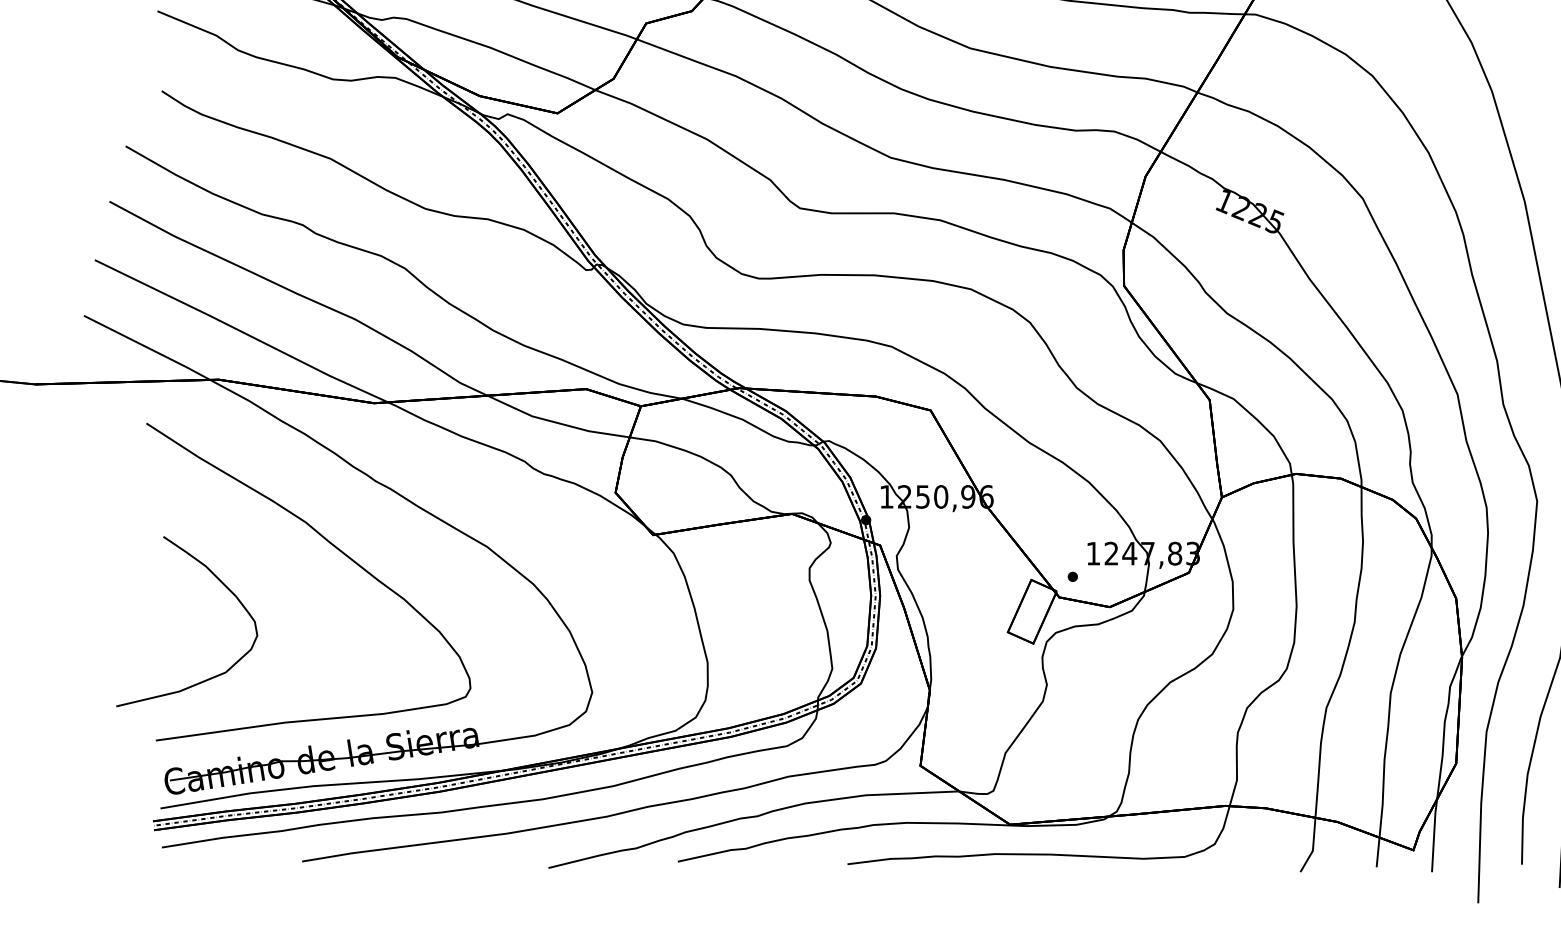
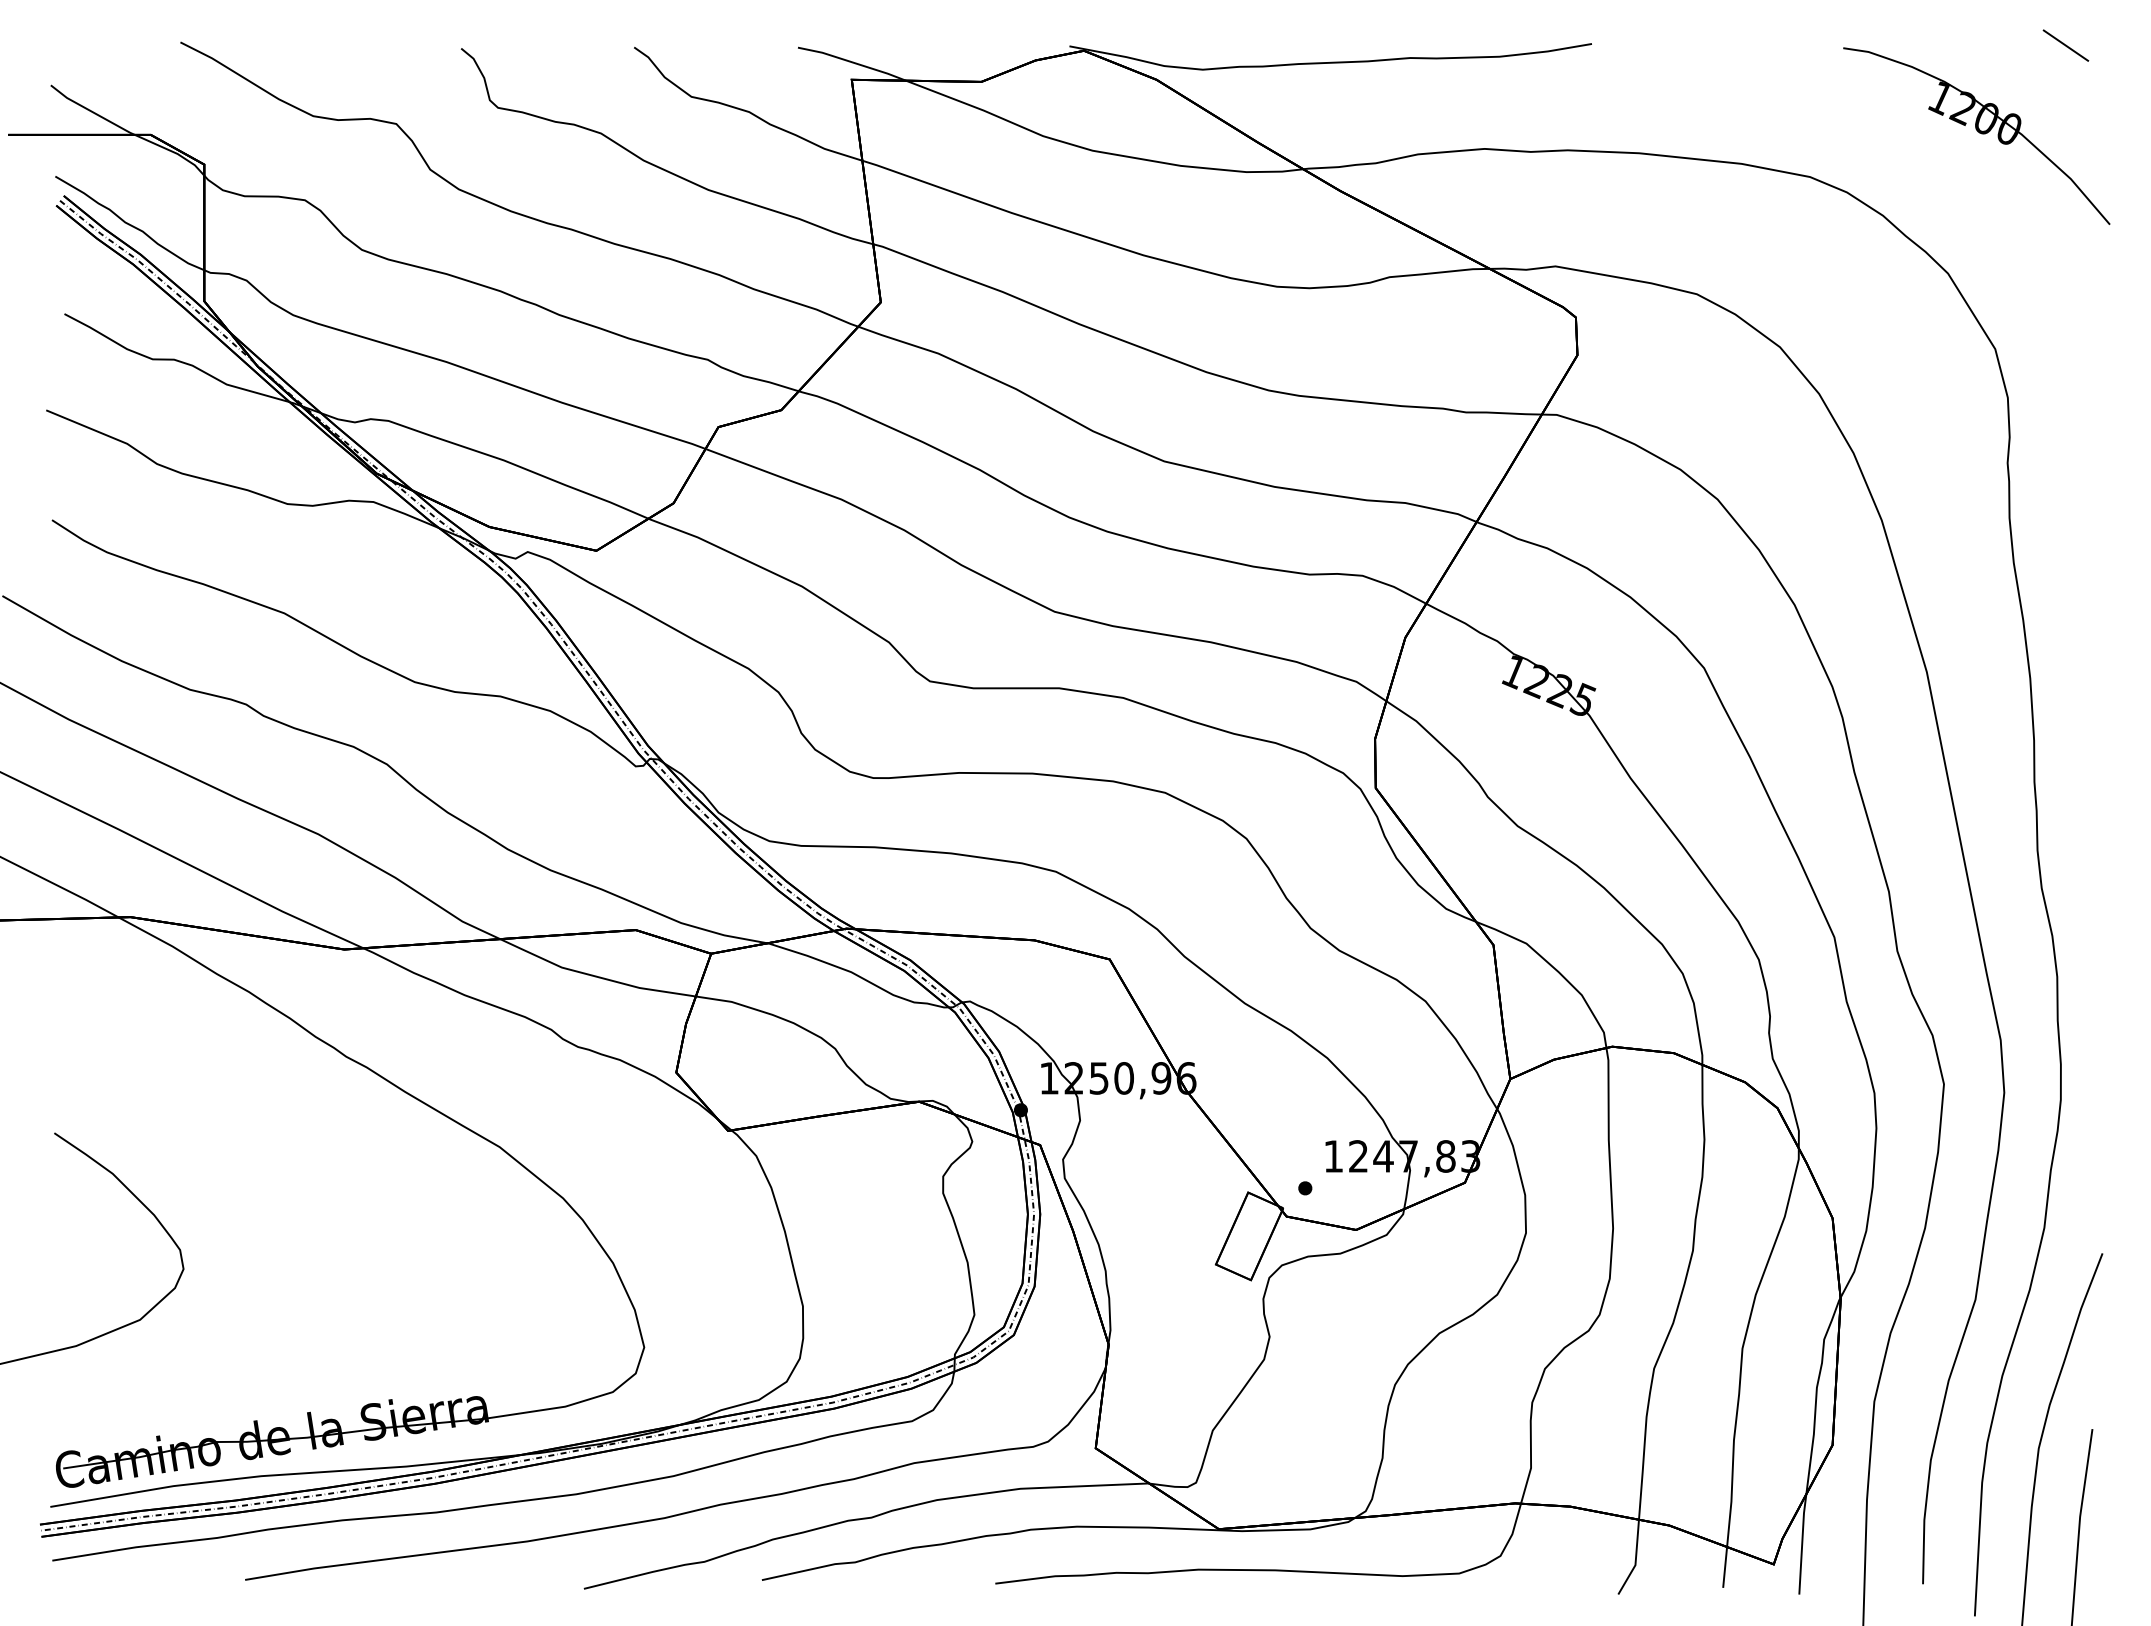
curve: (334, 547) -> (289, 1147), removed

